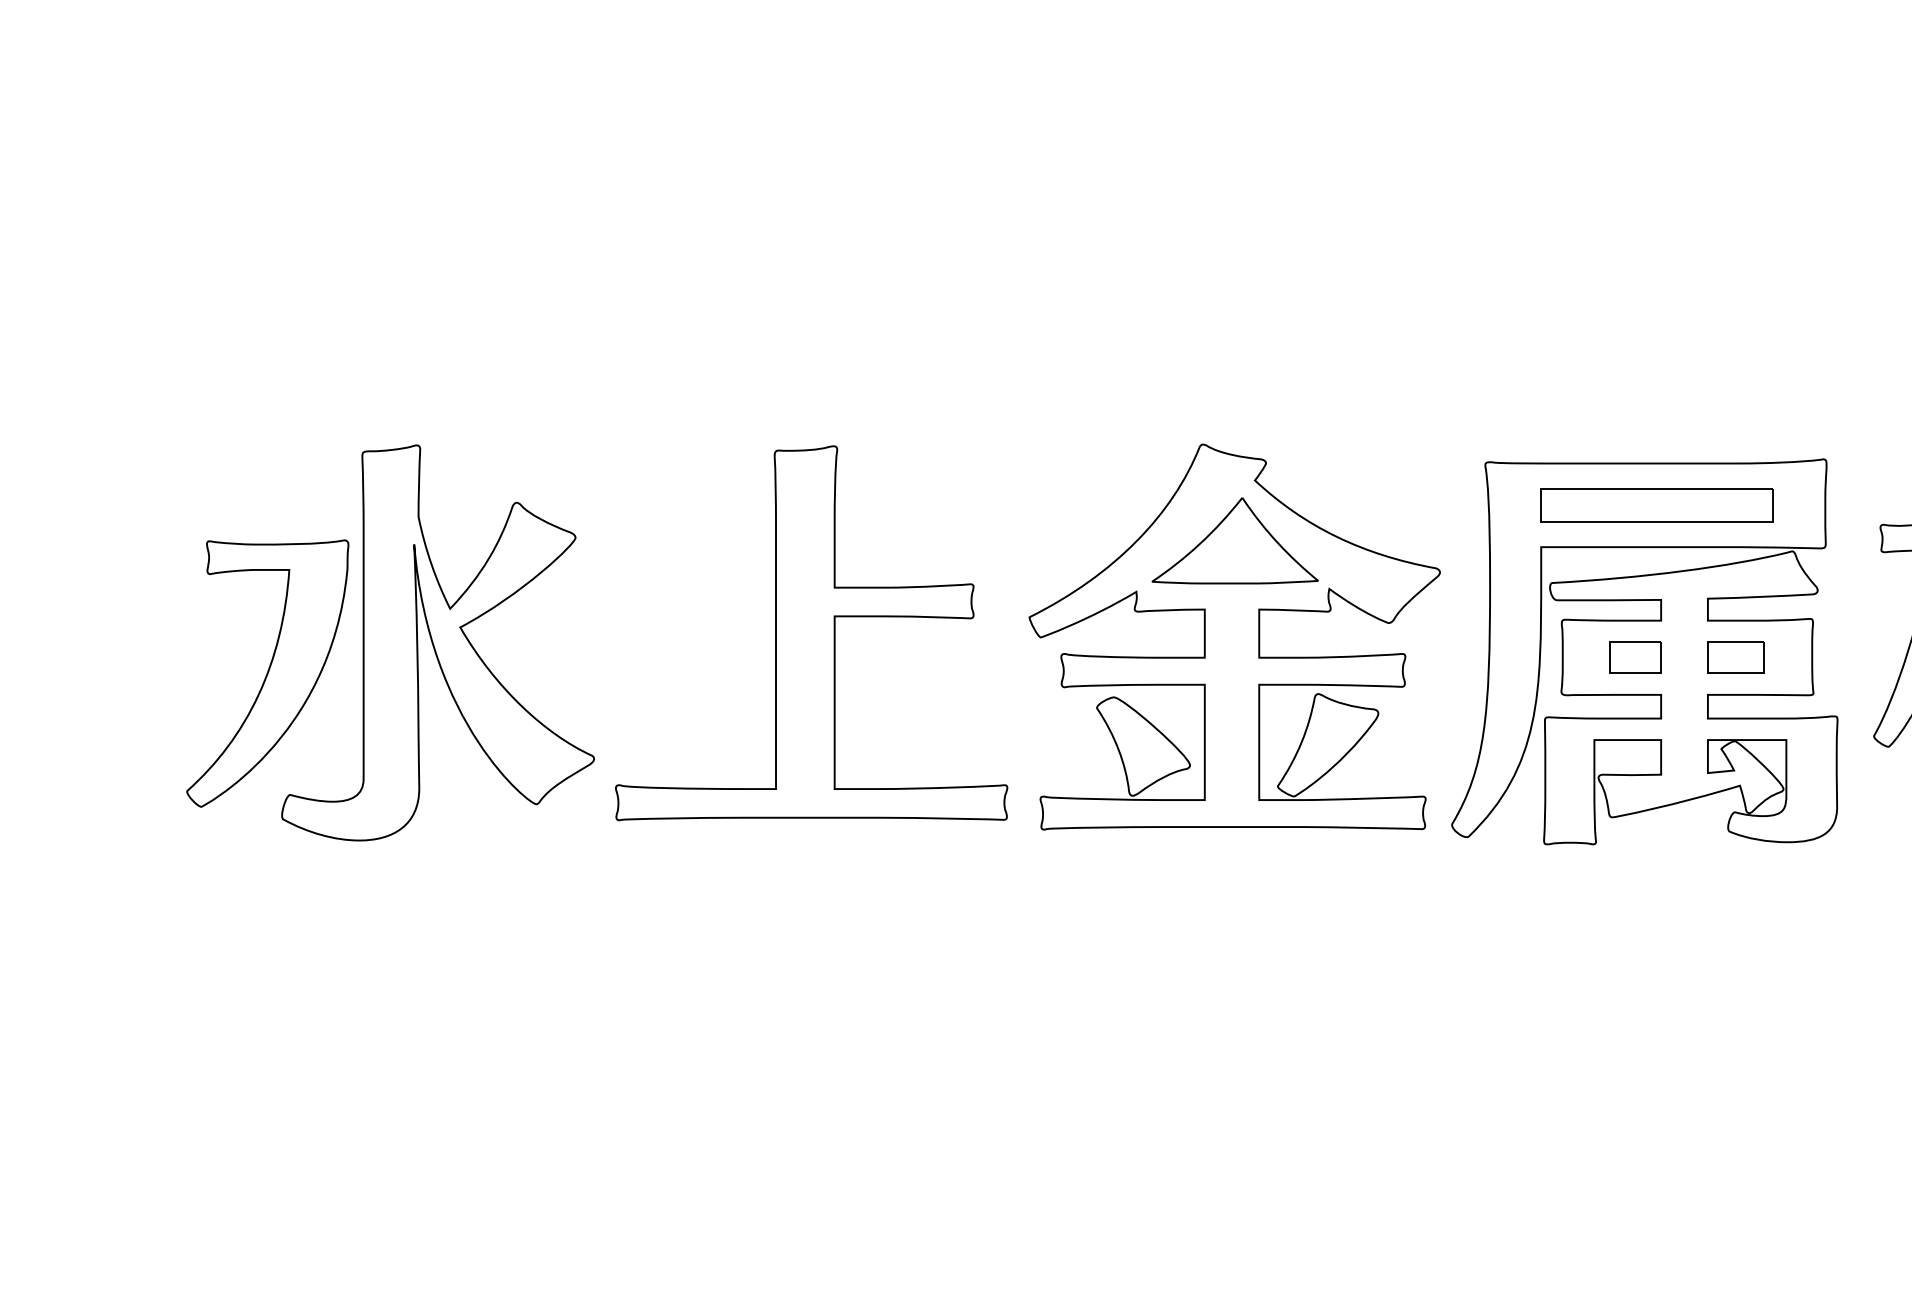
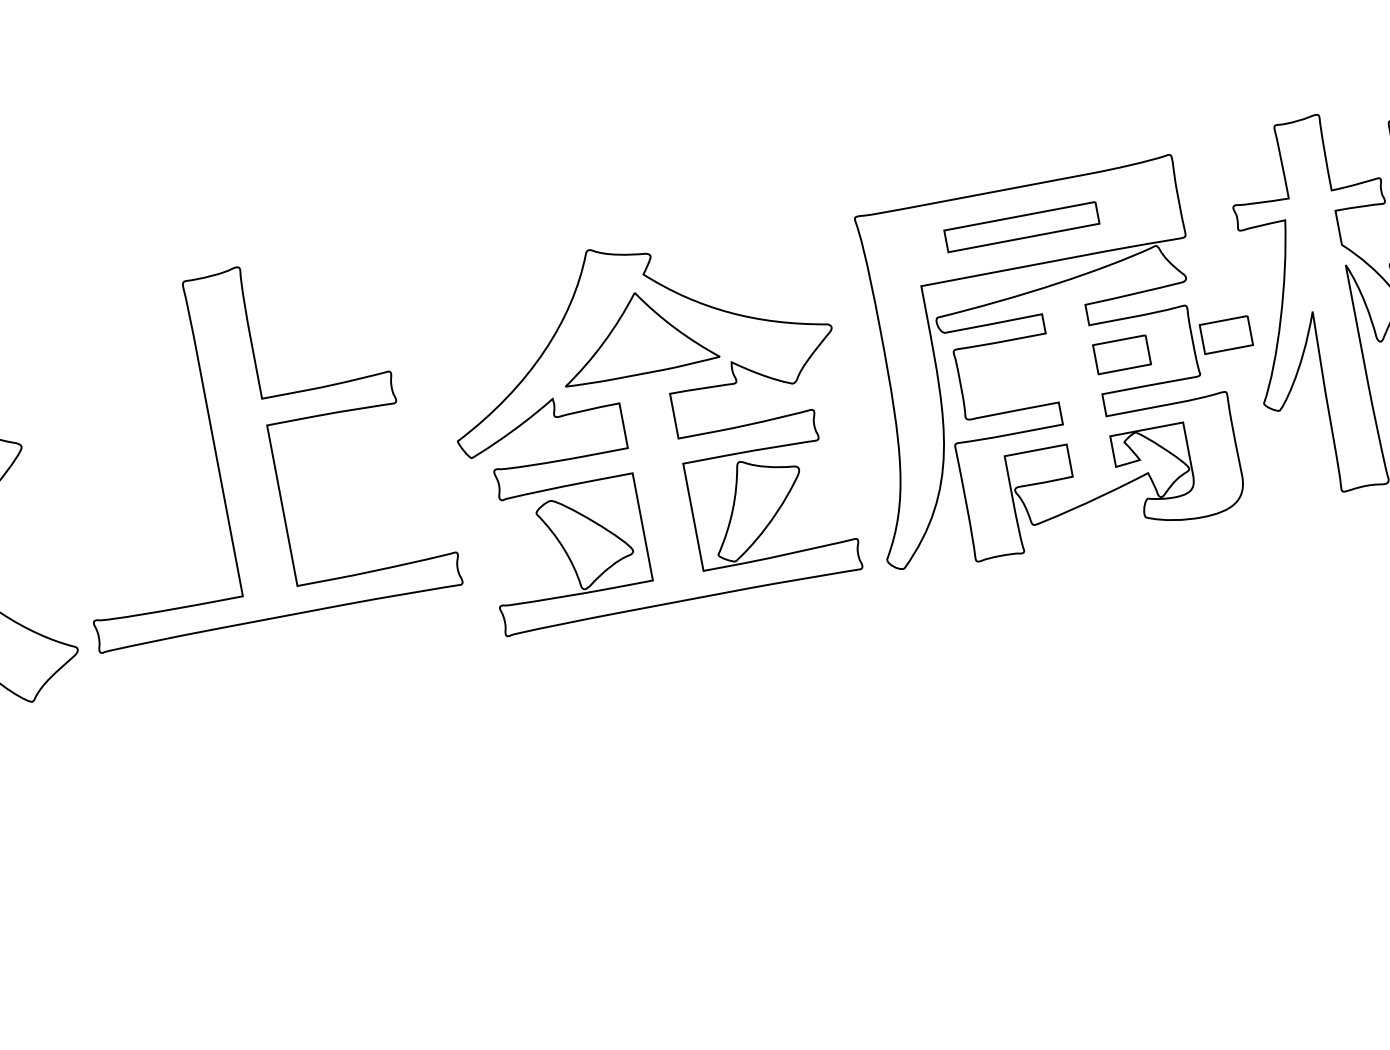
part: (1656, 505) -> (1021, 227), size x0.7
part: (811, 633) -> (248, 445), moved
part: (1635, 657) -> (1226, 334), moved

